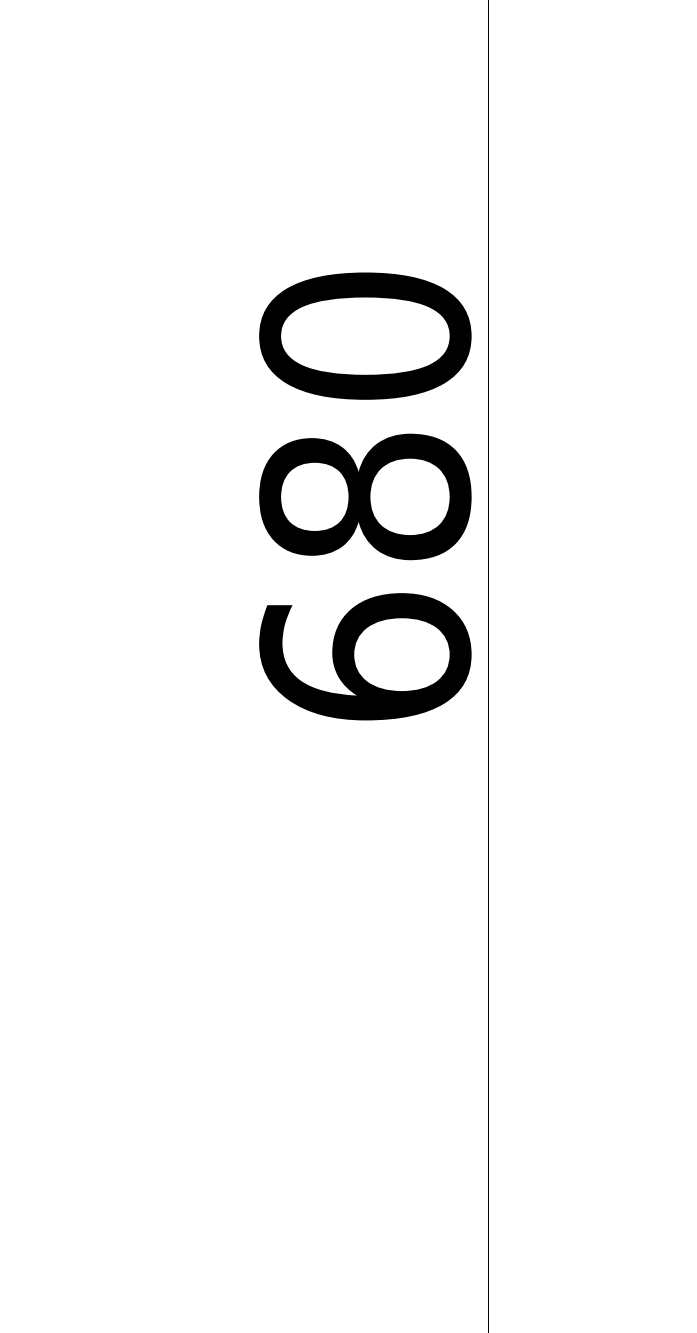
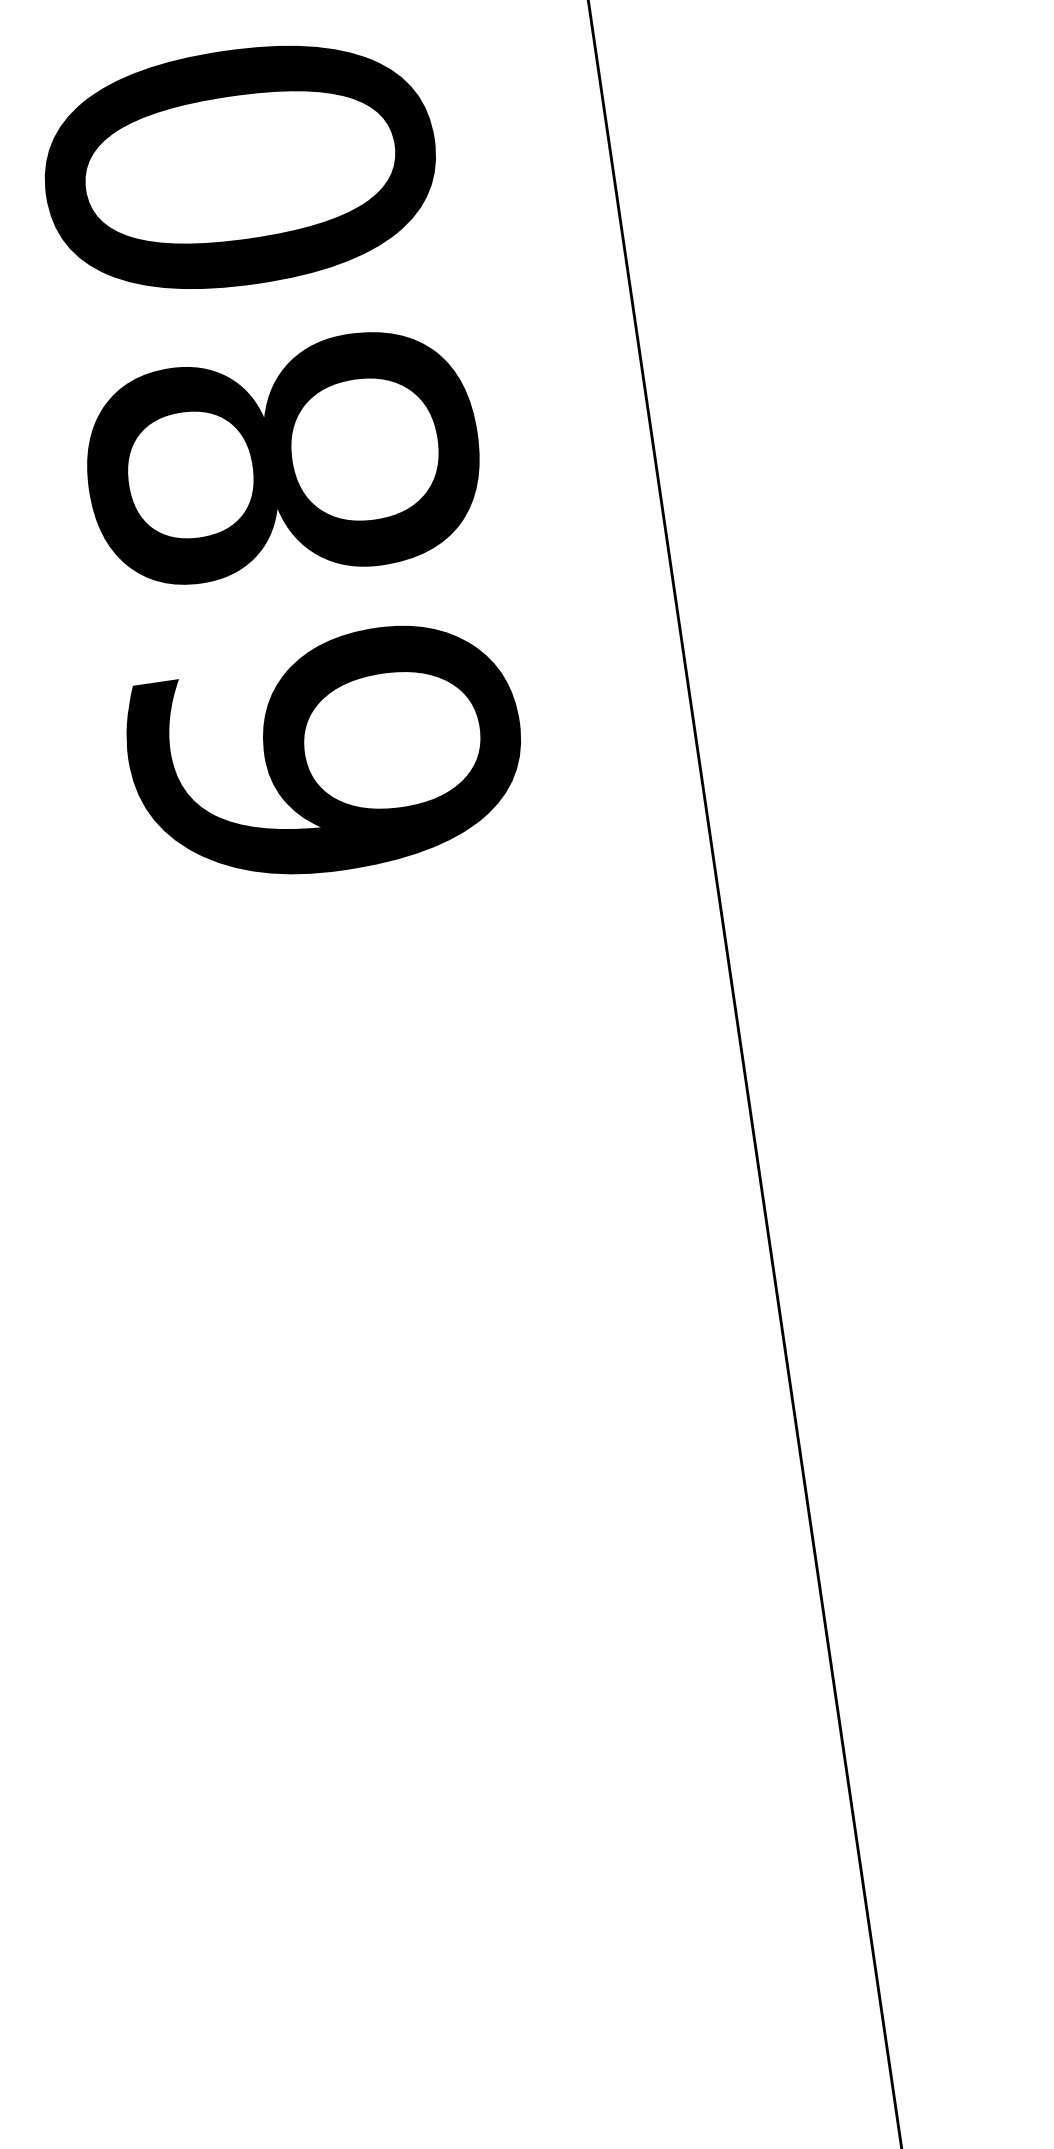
text: (365, 496) -> (283, 460), moved

